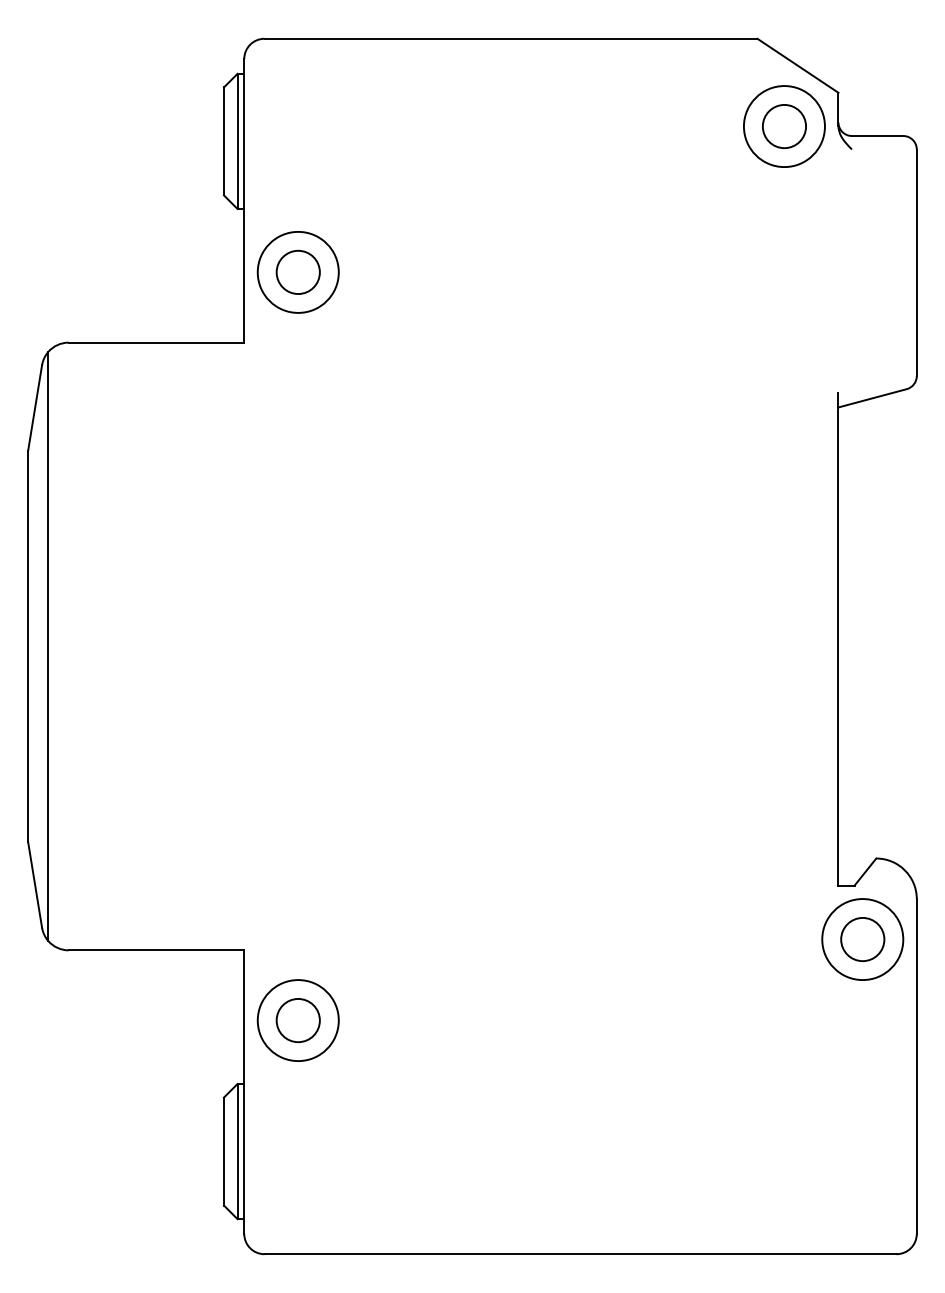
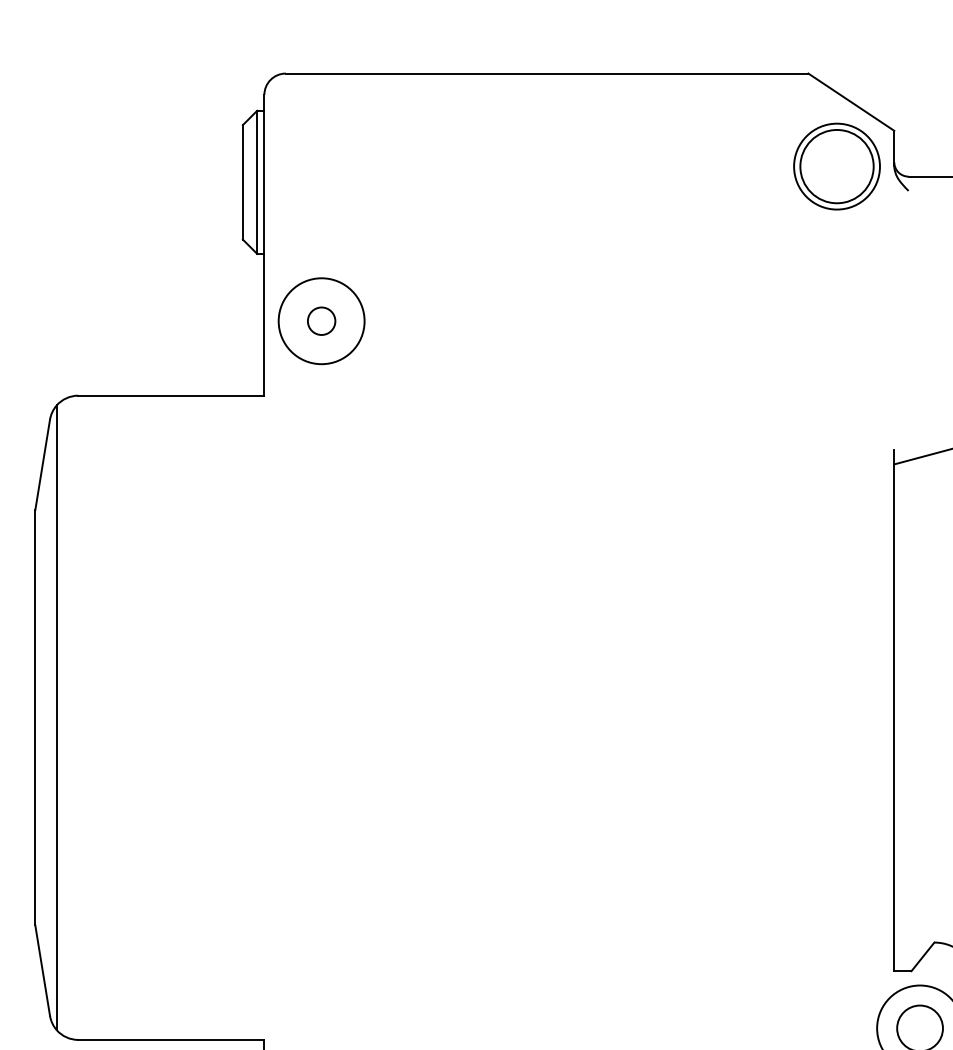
circle: (784, 126) -> (837, 166), size x1.6
circle: (297, 272) -> (320, 321), size x0.6

